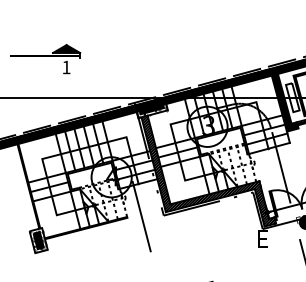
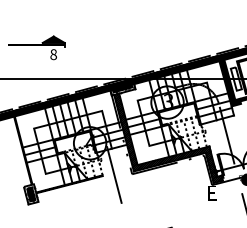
text: (66, 67) -> (53, 54), 1 -> 8

